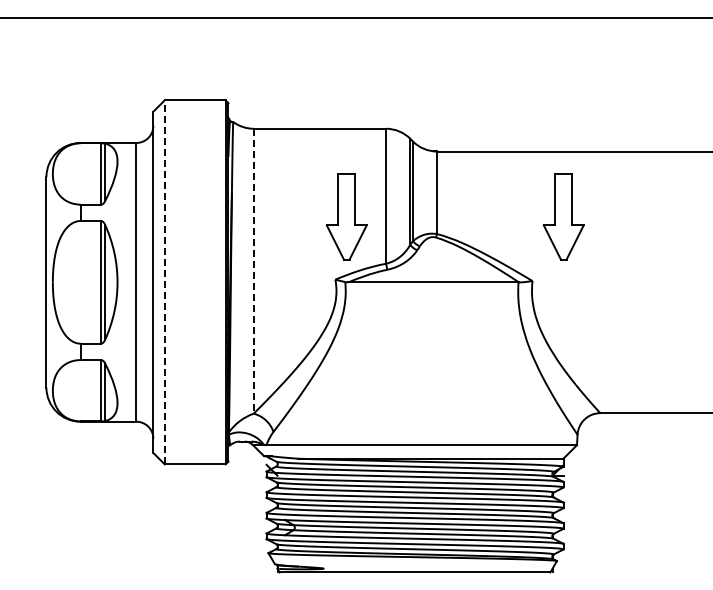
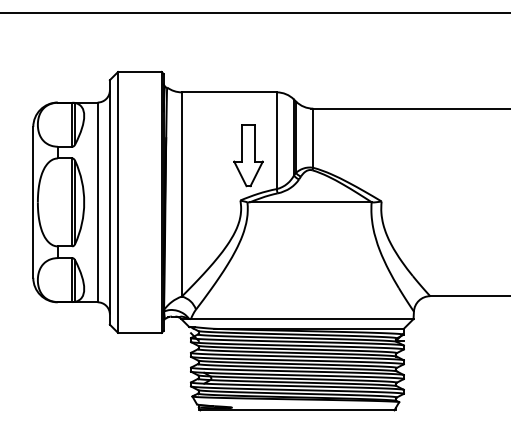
part: (563, 216) -> (403, 155), removed
line: (253, 271) -> (181, 194), dashed -> solid
line: (164, 281) -> (117, 201), dashed -> solid

